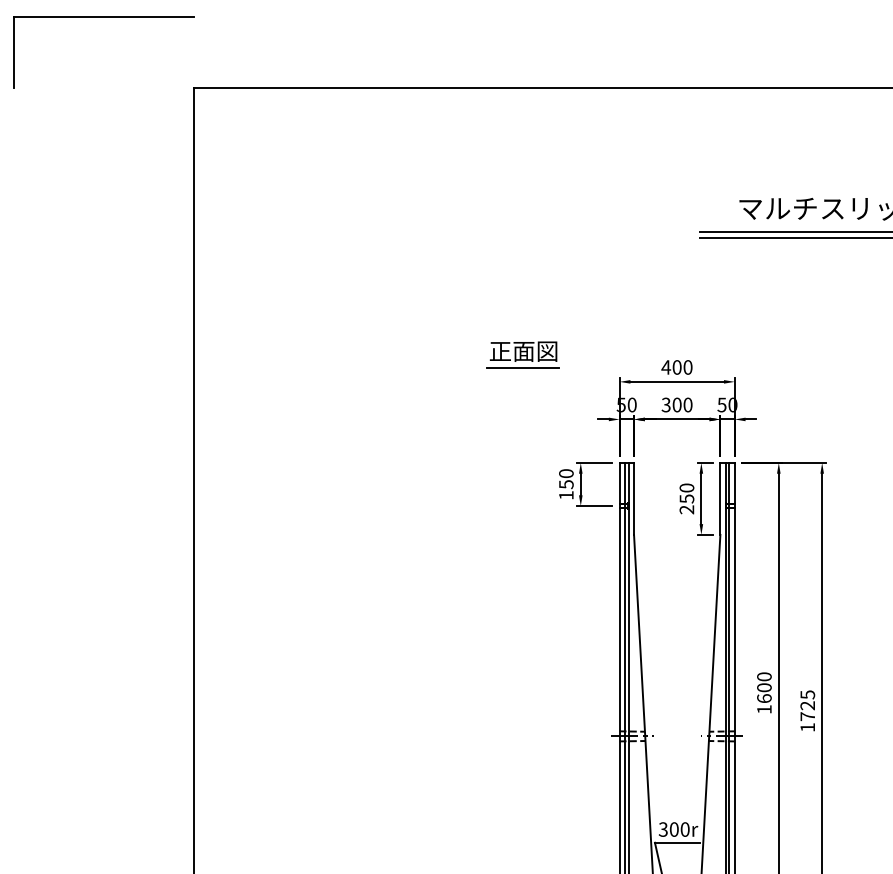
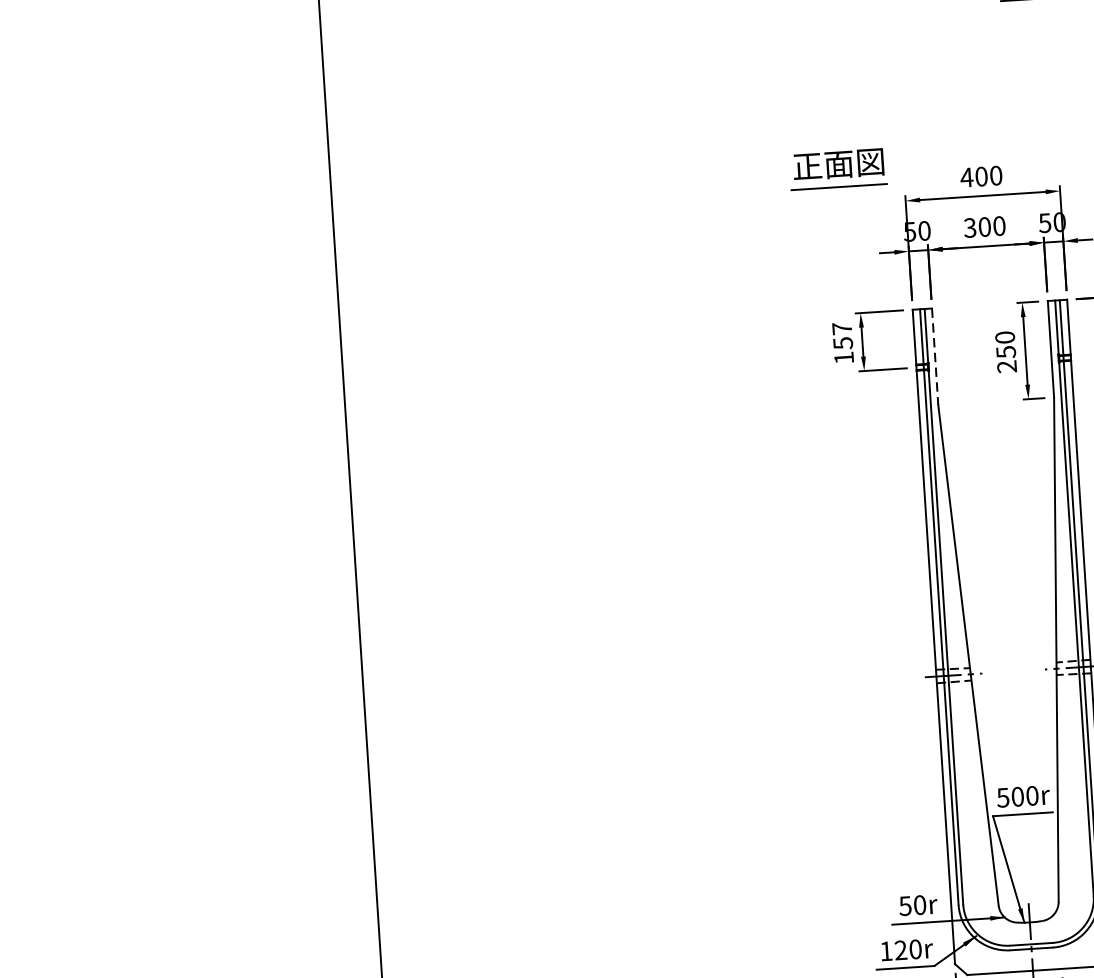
part: (522, 354) -> (837, 168), moved
text: (566, 473) -> (842, 328), 150 -> 157
line: (634, 498) -> (935, 356), solid -> dashed
text: (663, 829) -> (1003, 797), 300r -> 500r

